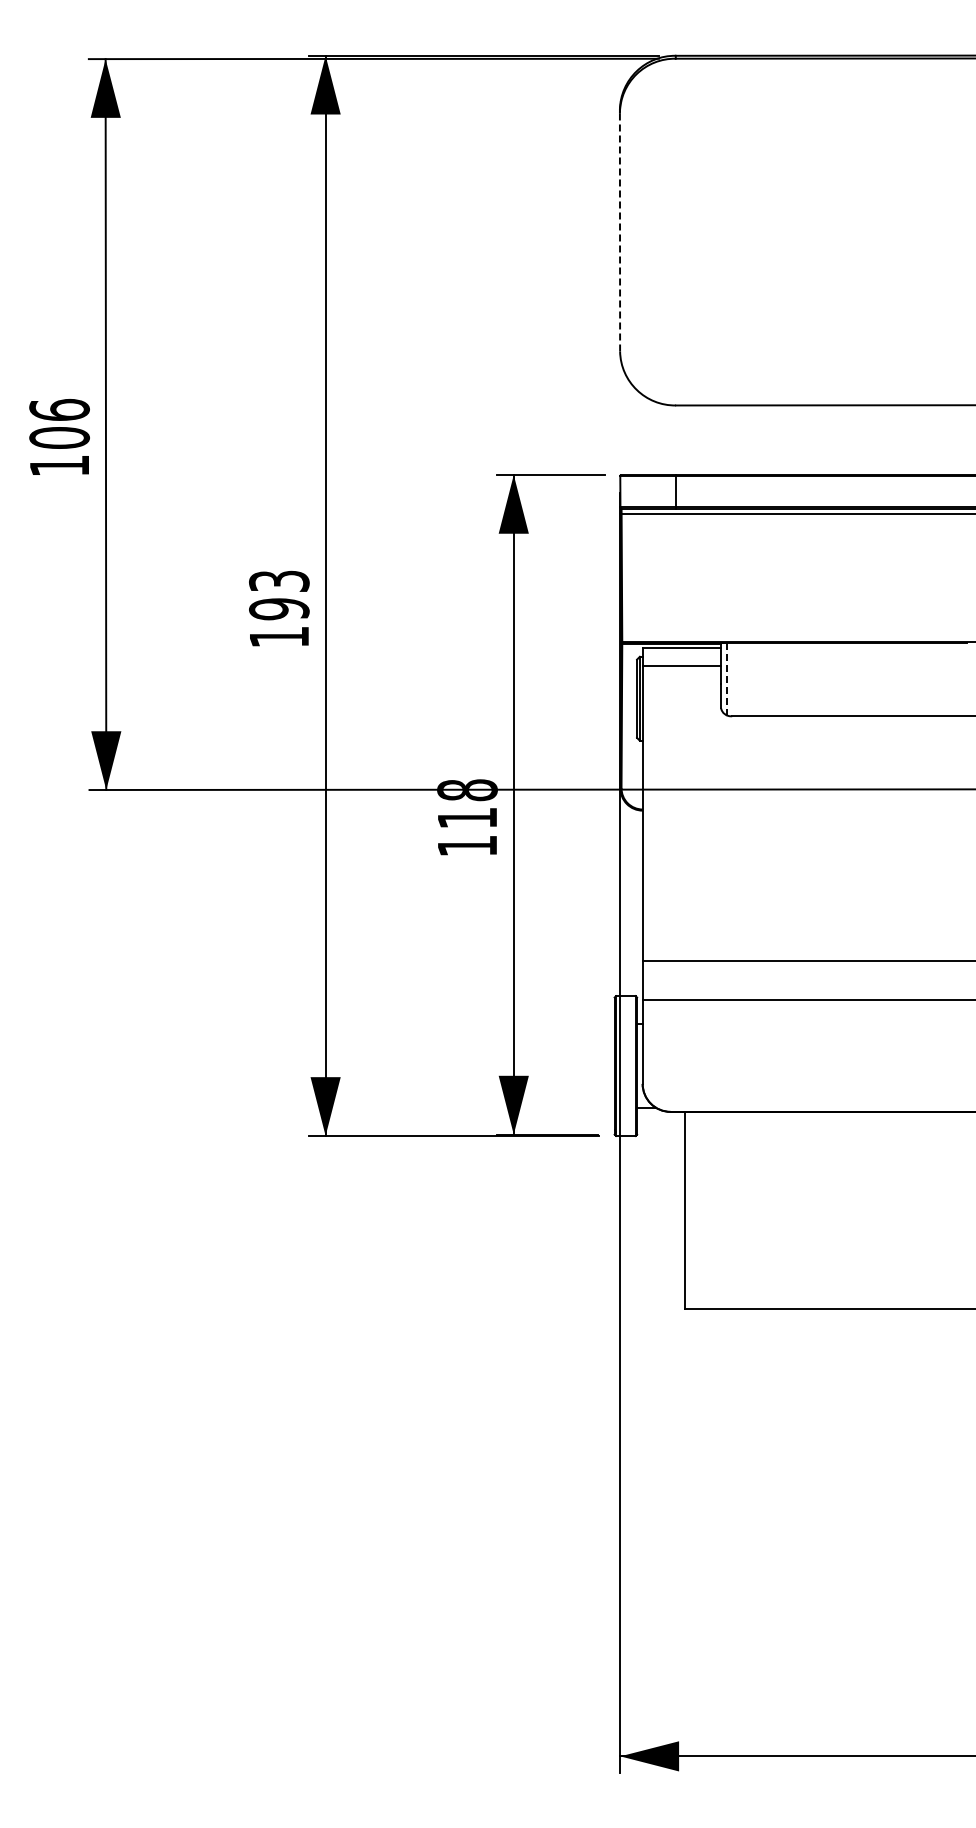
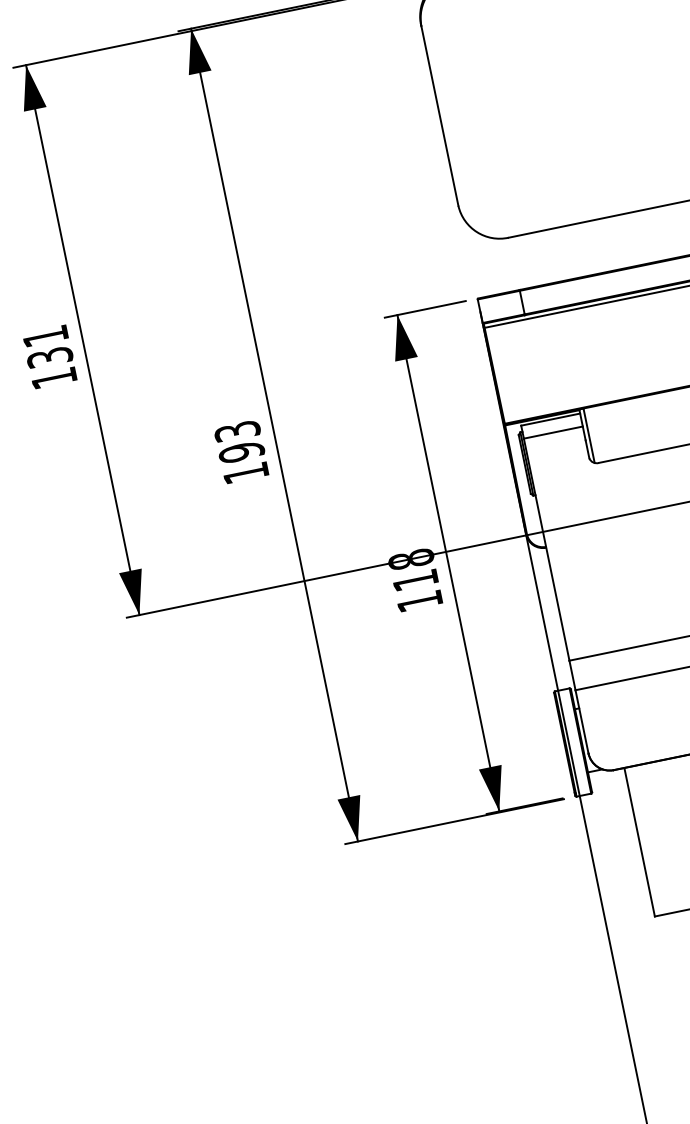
line: (620, 231) -> (440, 115), dashed -> solid
text: (59, 423) -> (47, 346), 106 -> 131
line: (726, 679) -> (589, 436), dashed -> solid

